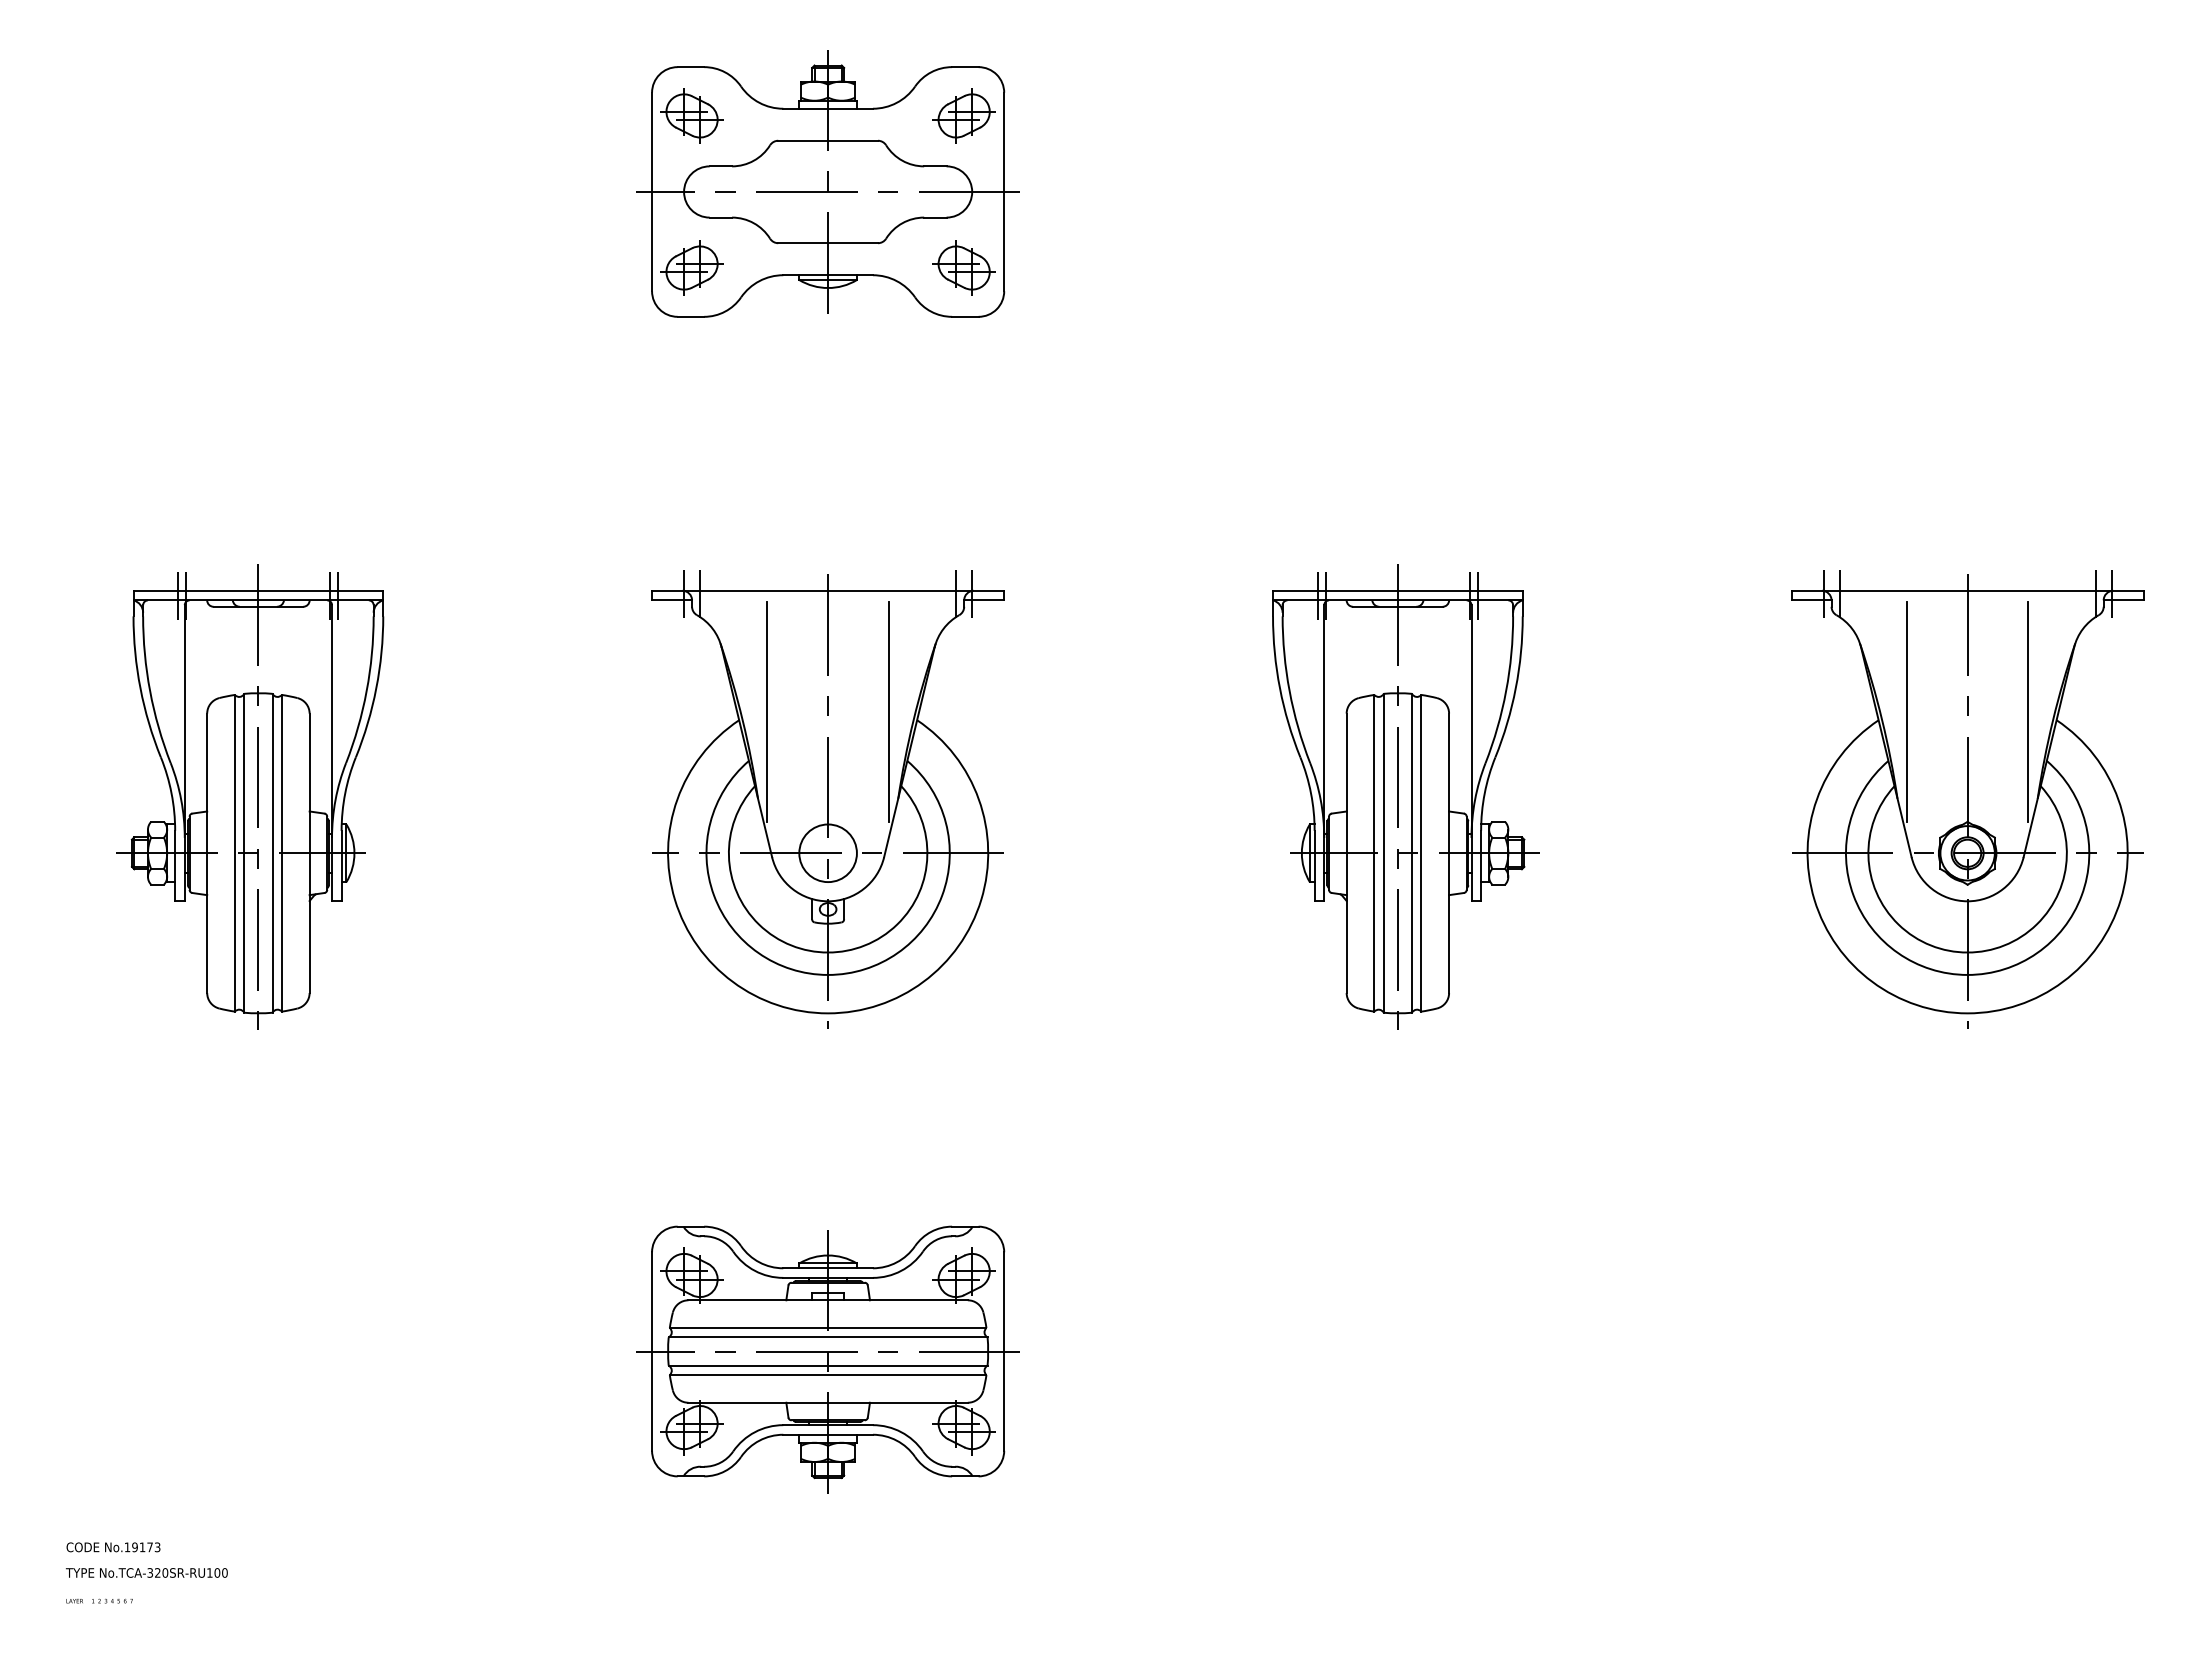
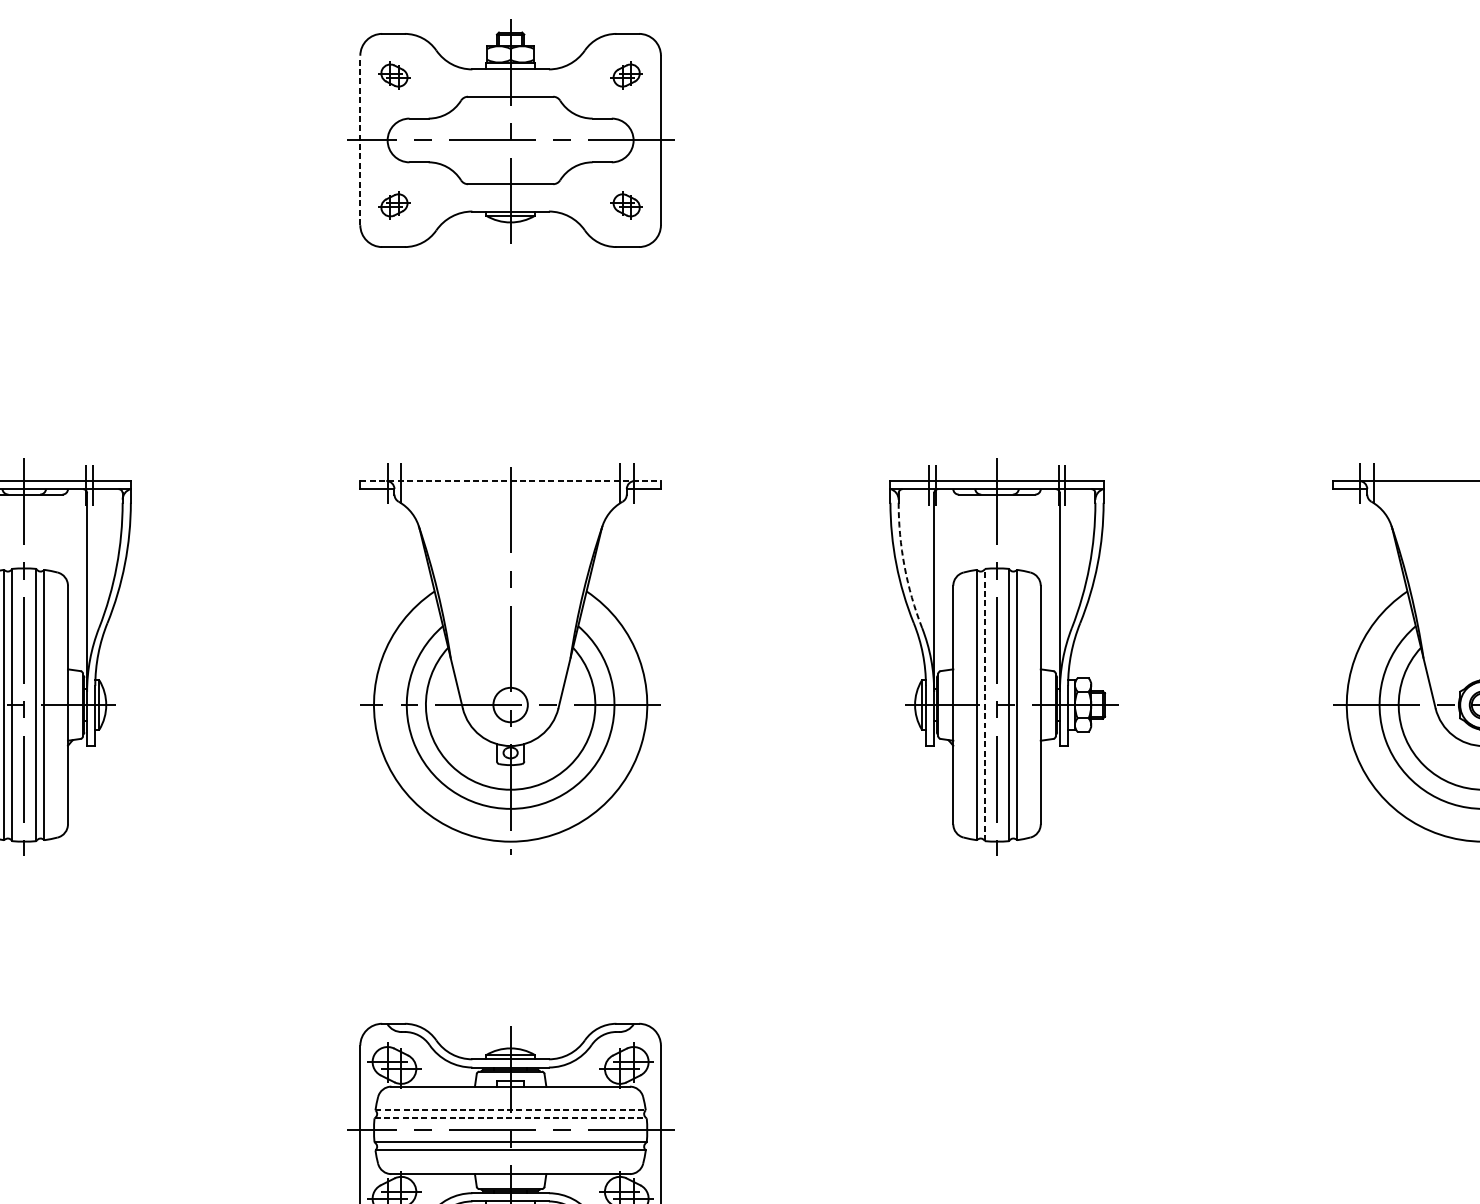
part: (691, 115) -> (393, 75), size x0.6
part: (963, 115) -> (626, 75), size x0.6
line: (652, 191) -> (360, 140), solid -> dashed
part: (691, 267) -> (393, 204), size x0.6
part: (963, 267) -> (626, 204), size x0.6
line: (828, 590) -> (510, 480), solid -> dashed
arc: (1289, 691) -> (904, 566), solid -> dashed
line: (767, 711) -> (458, 583), removed
line: (888, 711) -> (562, 583), removed
line: (1906, 711) -> (1431, 583), removed
line: (1383, 852) -> (984, 704), solid -> dashed
circle: (827, 853) -> (510, 705), size x0.7
line: (828, 1328) -> (510, 1110), solid -> dashed
line: (828, 1337) -> (510, 1118), solid -> dashed

